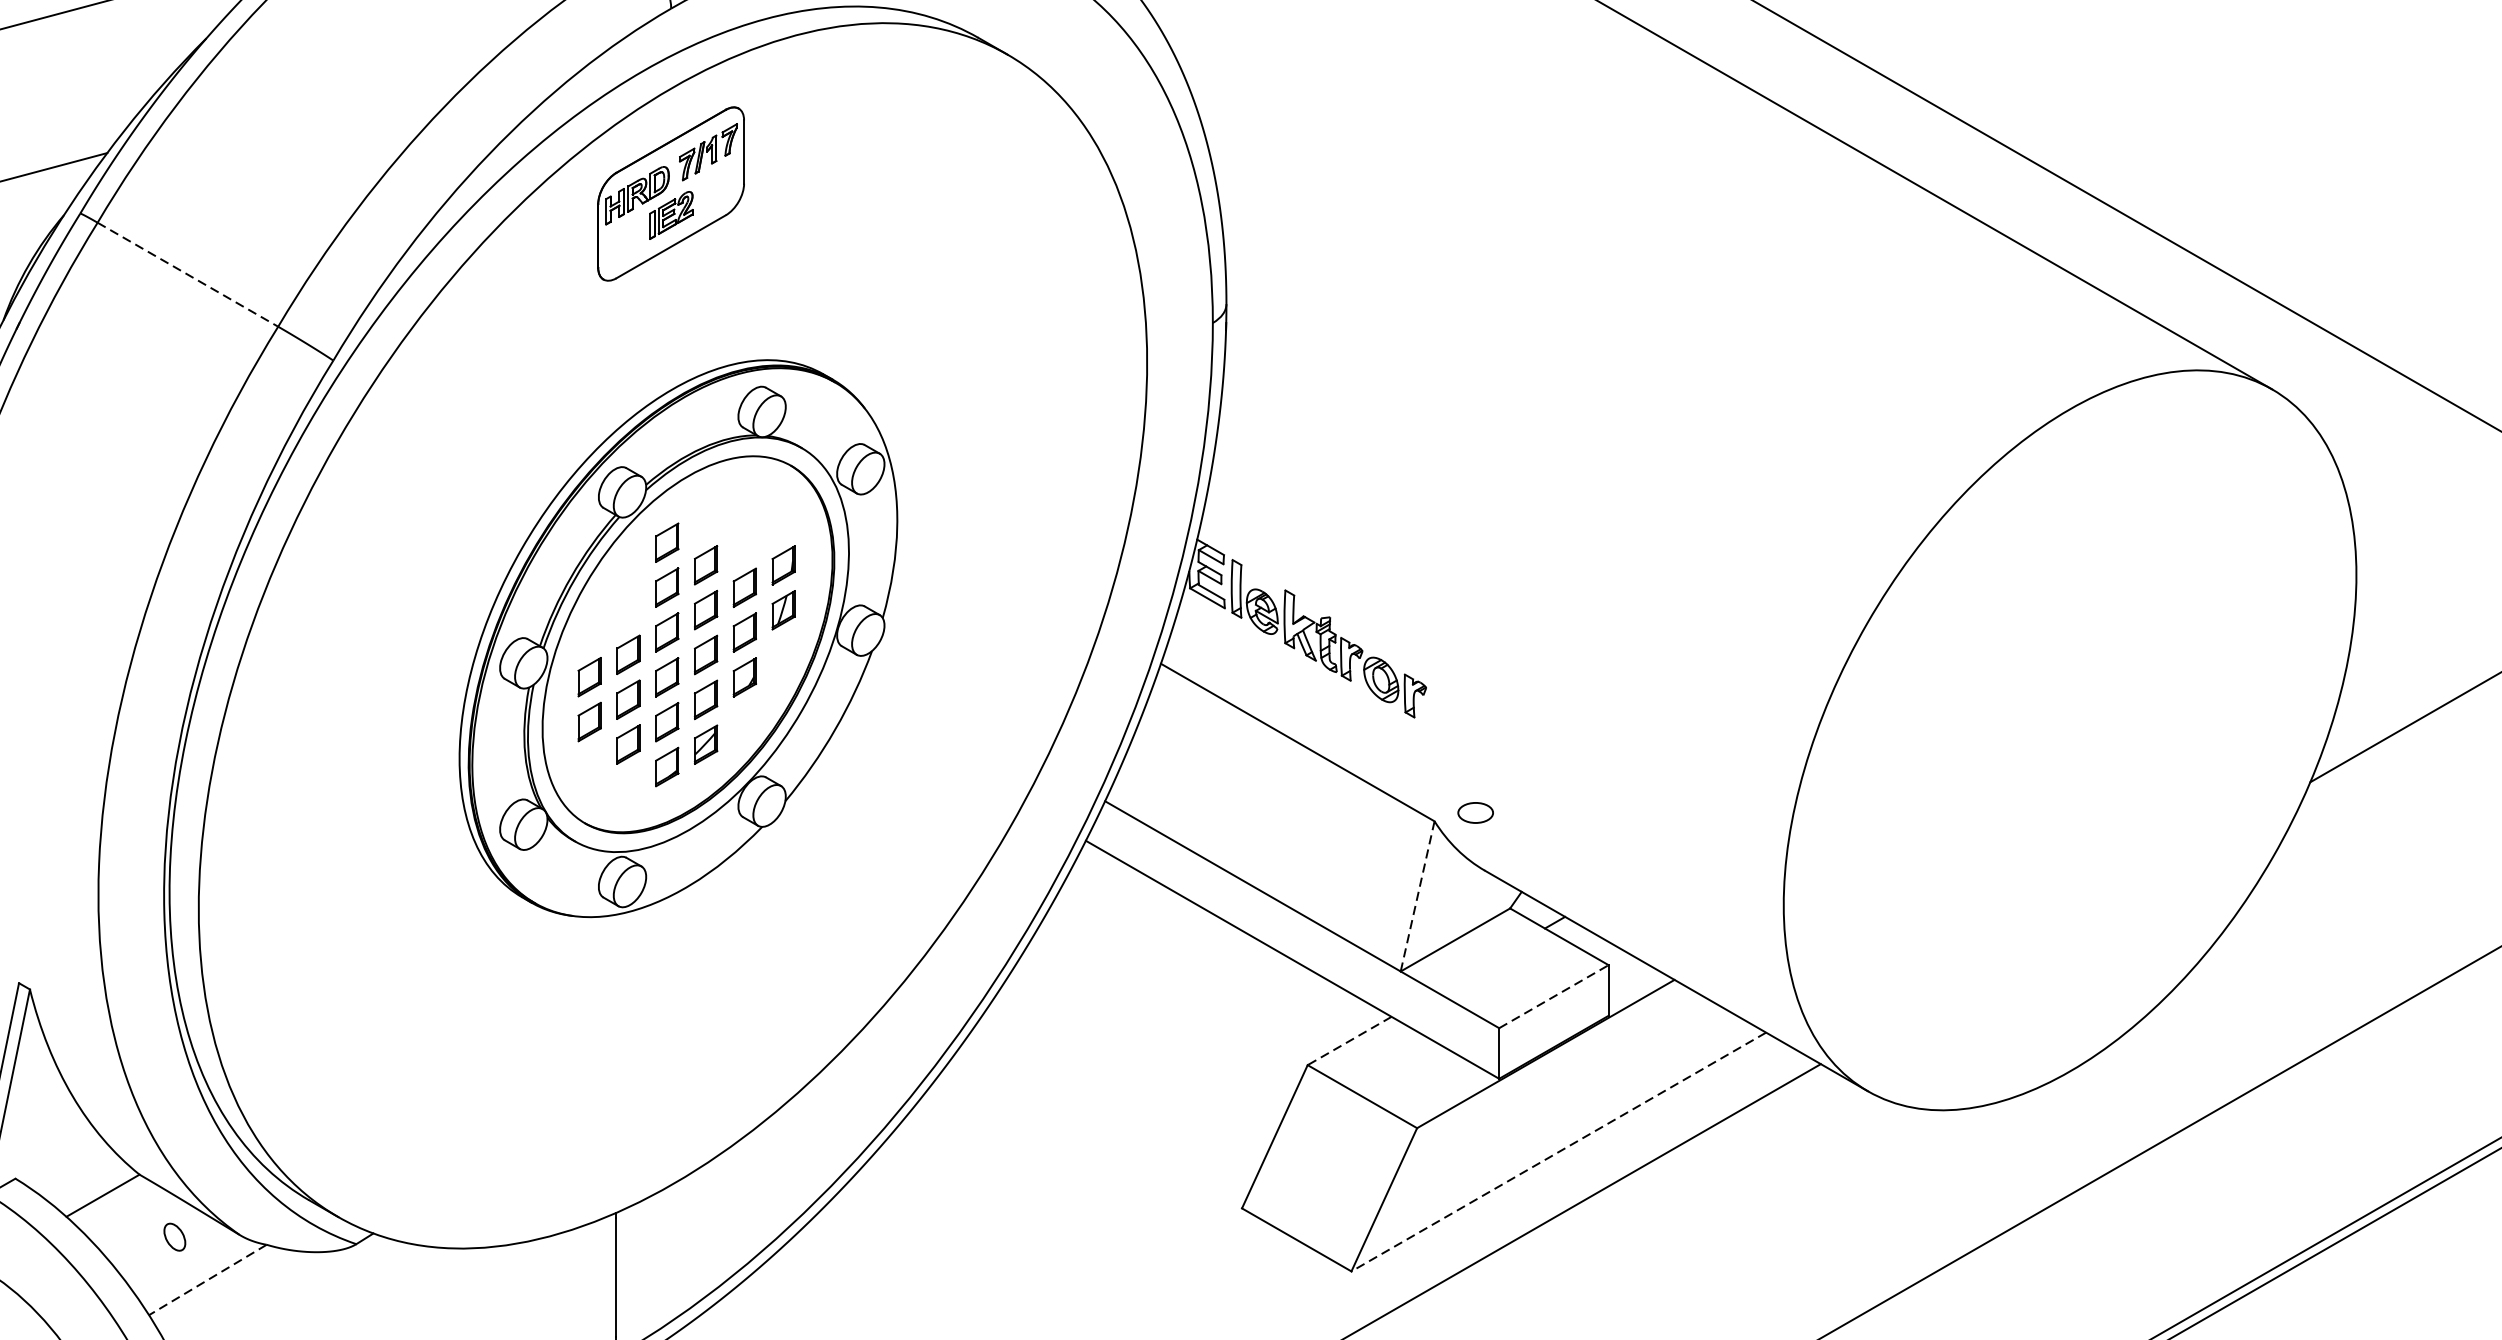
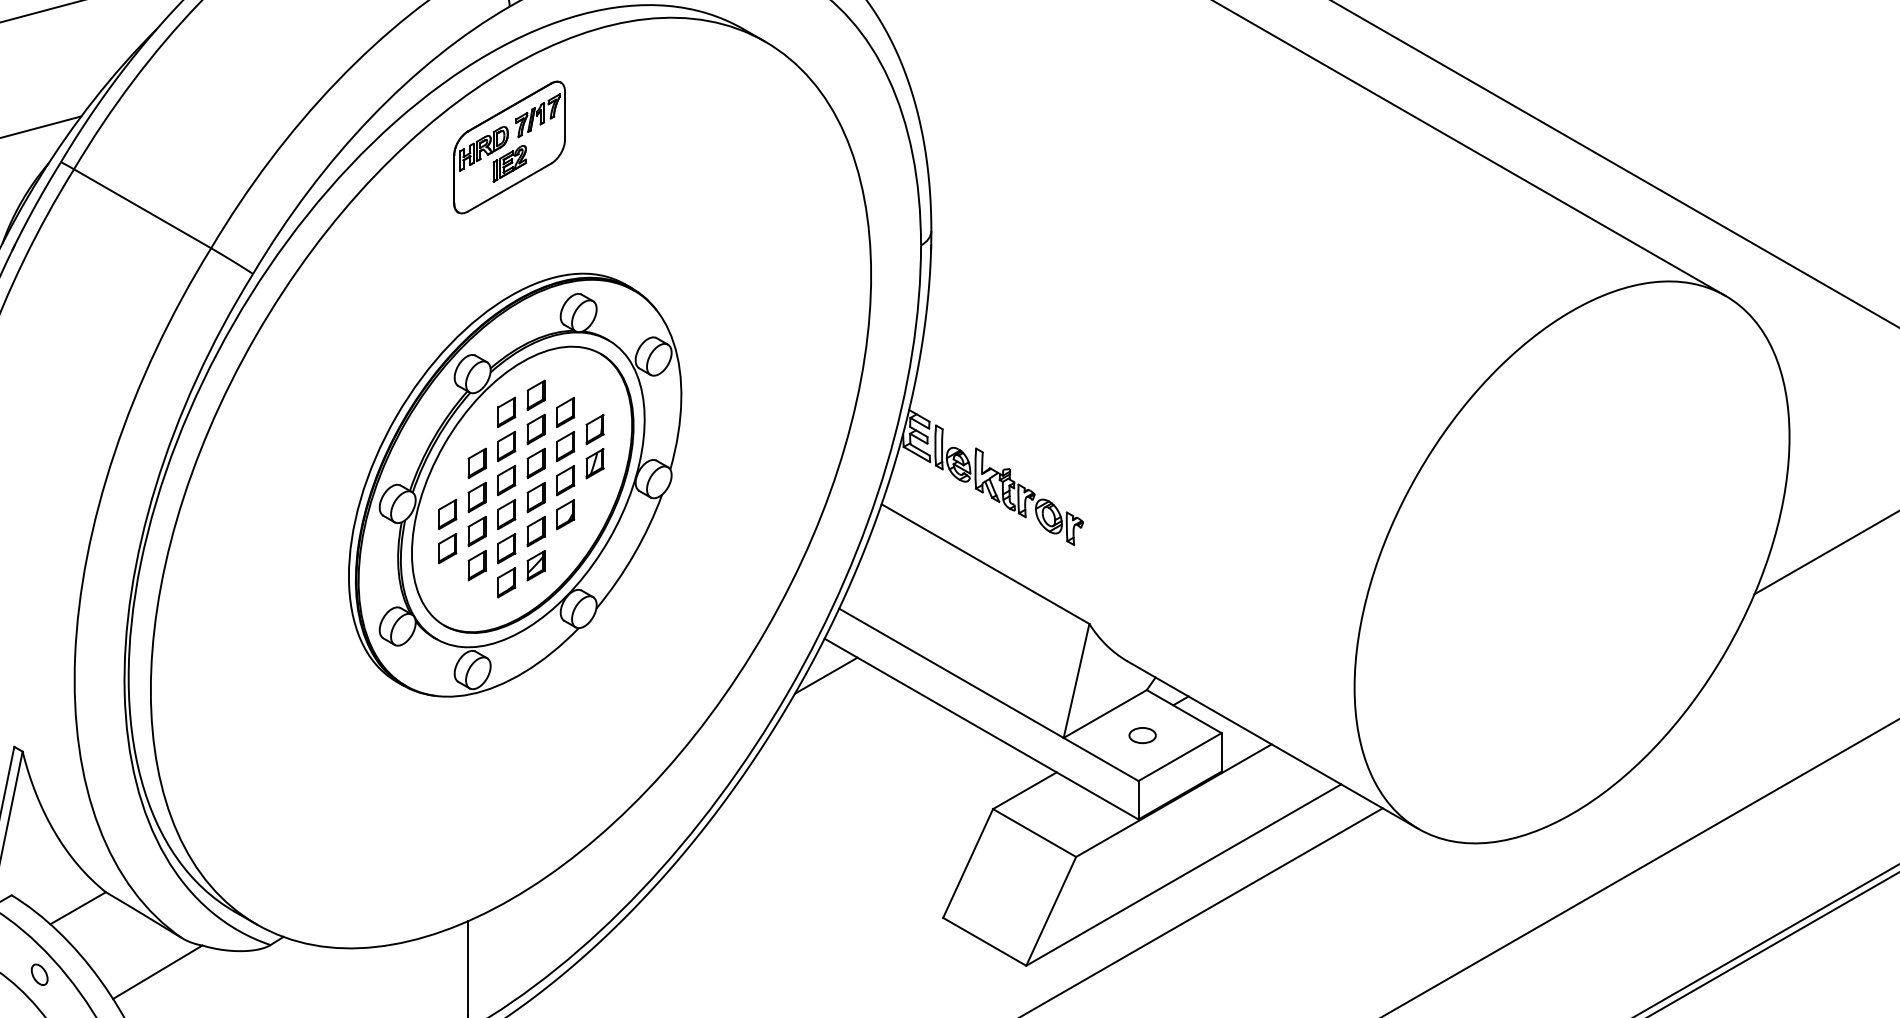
line: (189, 275) -> (143, 209), dashed -> solid
part: (705, 519) -> (535, 394), added
part: (744, 541) -> (565, 411), added
part: (627, 608) -> (476, 462), added
part: (1475, 812) -> (1142, 735), moved
line: (1087, 889) -> (825, 675), added
line: (1417, 895) -> (1076, 680), dashed -> solid
line: (1554, 997) -> (1180, 757), dashed -> solid
line: (1349, 1040) -> (1024, 790), dashed -> solid
line: (1558, 1152) -> (1183, 875), dashed -> solid
part: (174, 1236) -> (39, 974), moved
line: (207, 1280) -> (157, 972), dashed -> solid

